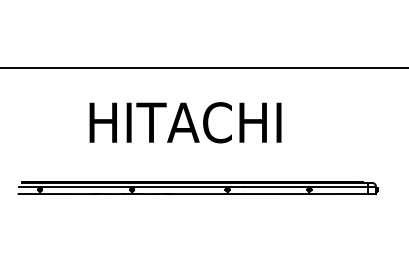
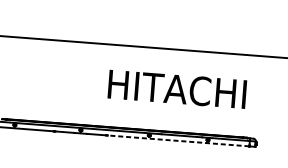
text: (185, 122) -> (177, 89), moved
line: (268, 194) -> (178, 141), solid -> dashed

